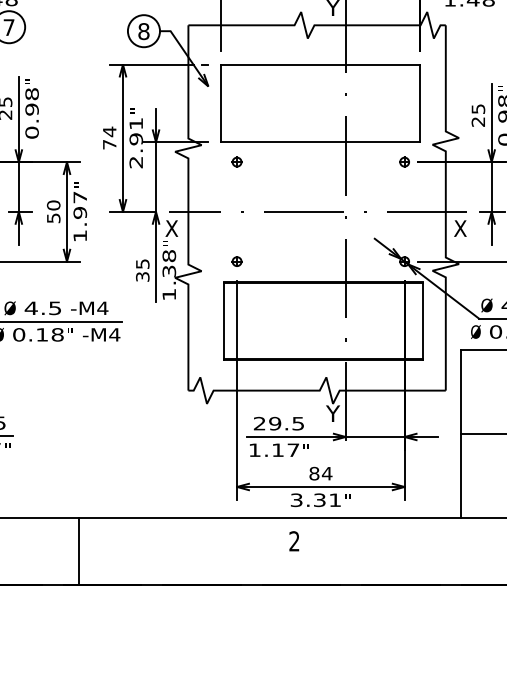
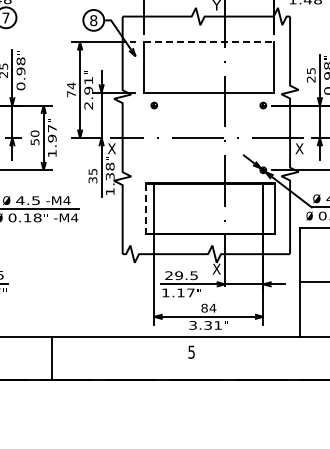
line: (320, 65) -> (208, 42), solid -> dashed
part: (237, 261) -> (154, 170), removed
line: (225, 321) -> (146, 209), solid -> dashed
text: (332, 412) -> (216, 268), Y -> X
text: (294, 540) -> (191, 351), 2 -> 5

